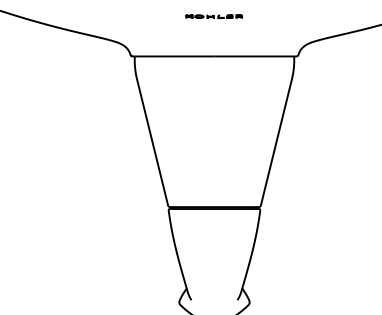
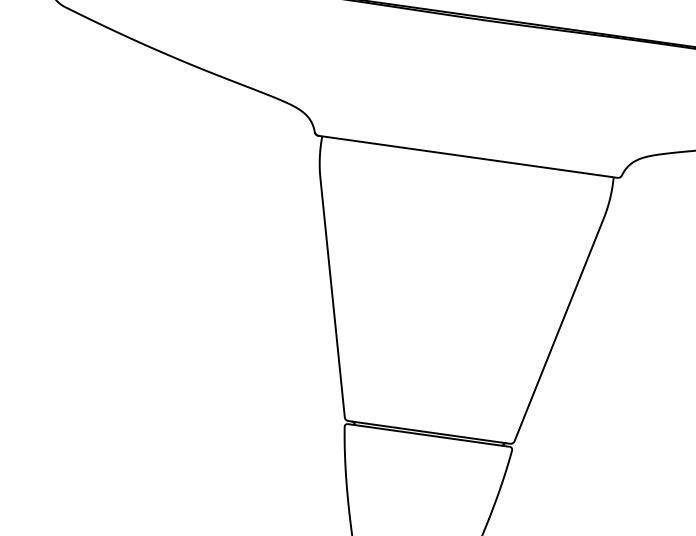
line: (213, 16) -> (476, 83), removed

